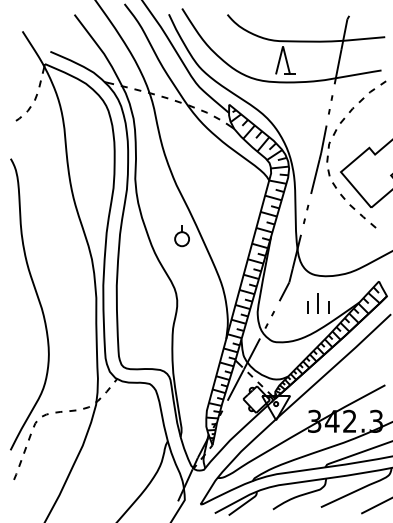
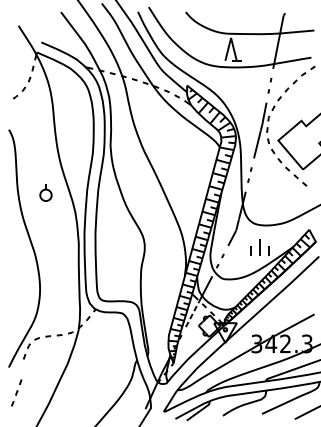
part: (181, 236) -> (45, 193), moved
line: (235, 385) -> (192, 314), solid -> dashed
part: (19, 463) -> (16, 392), moved

